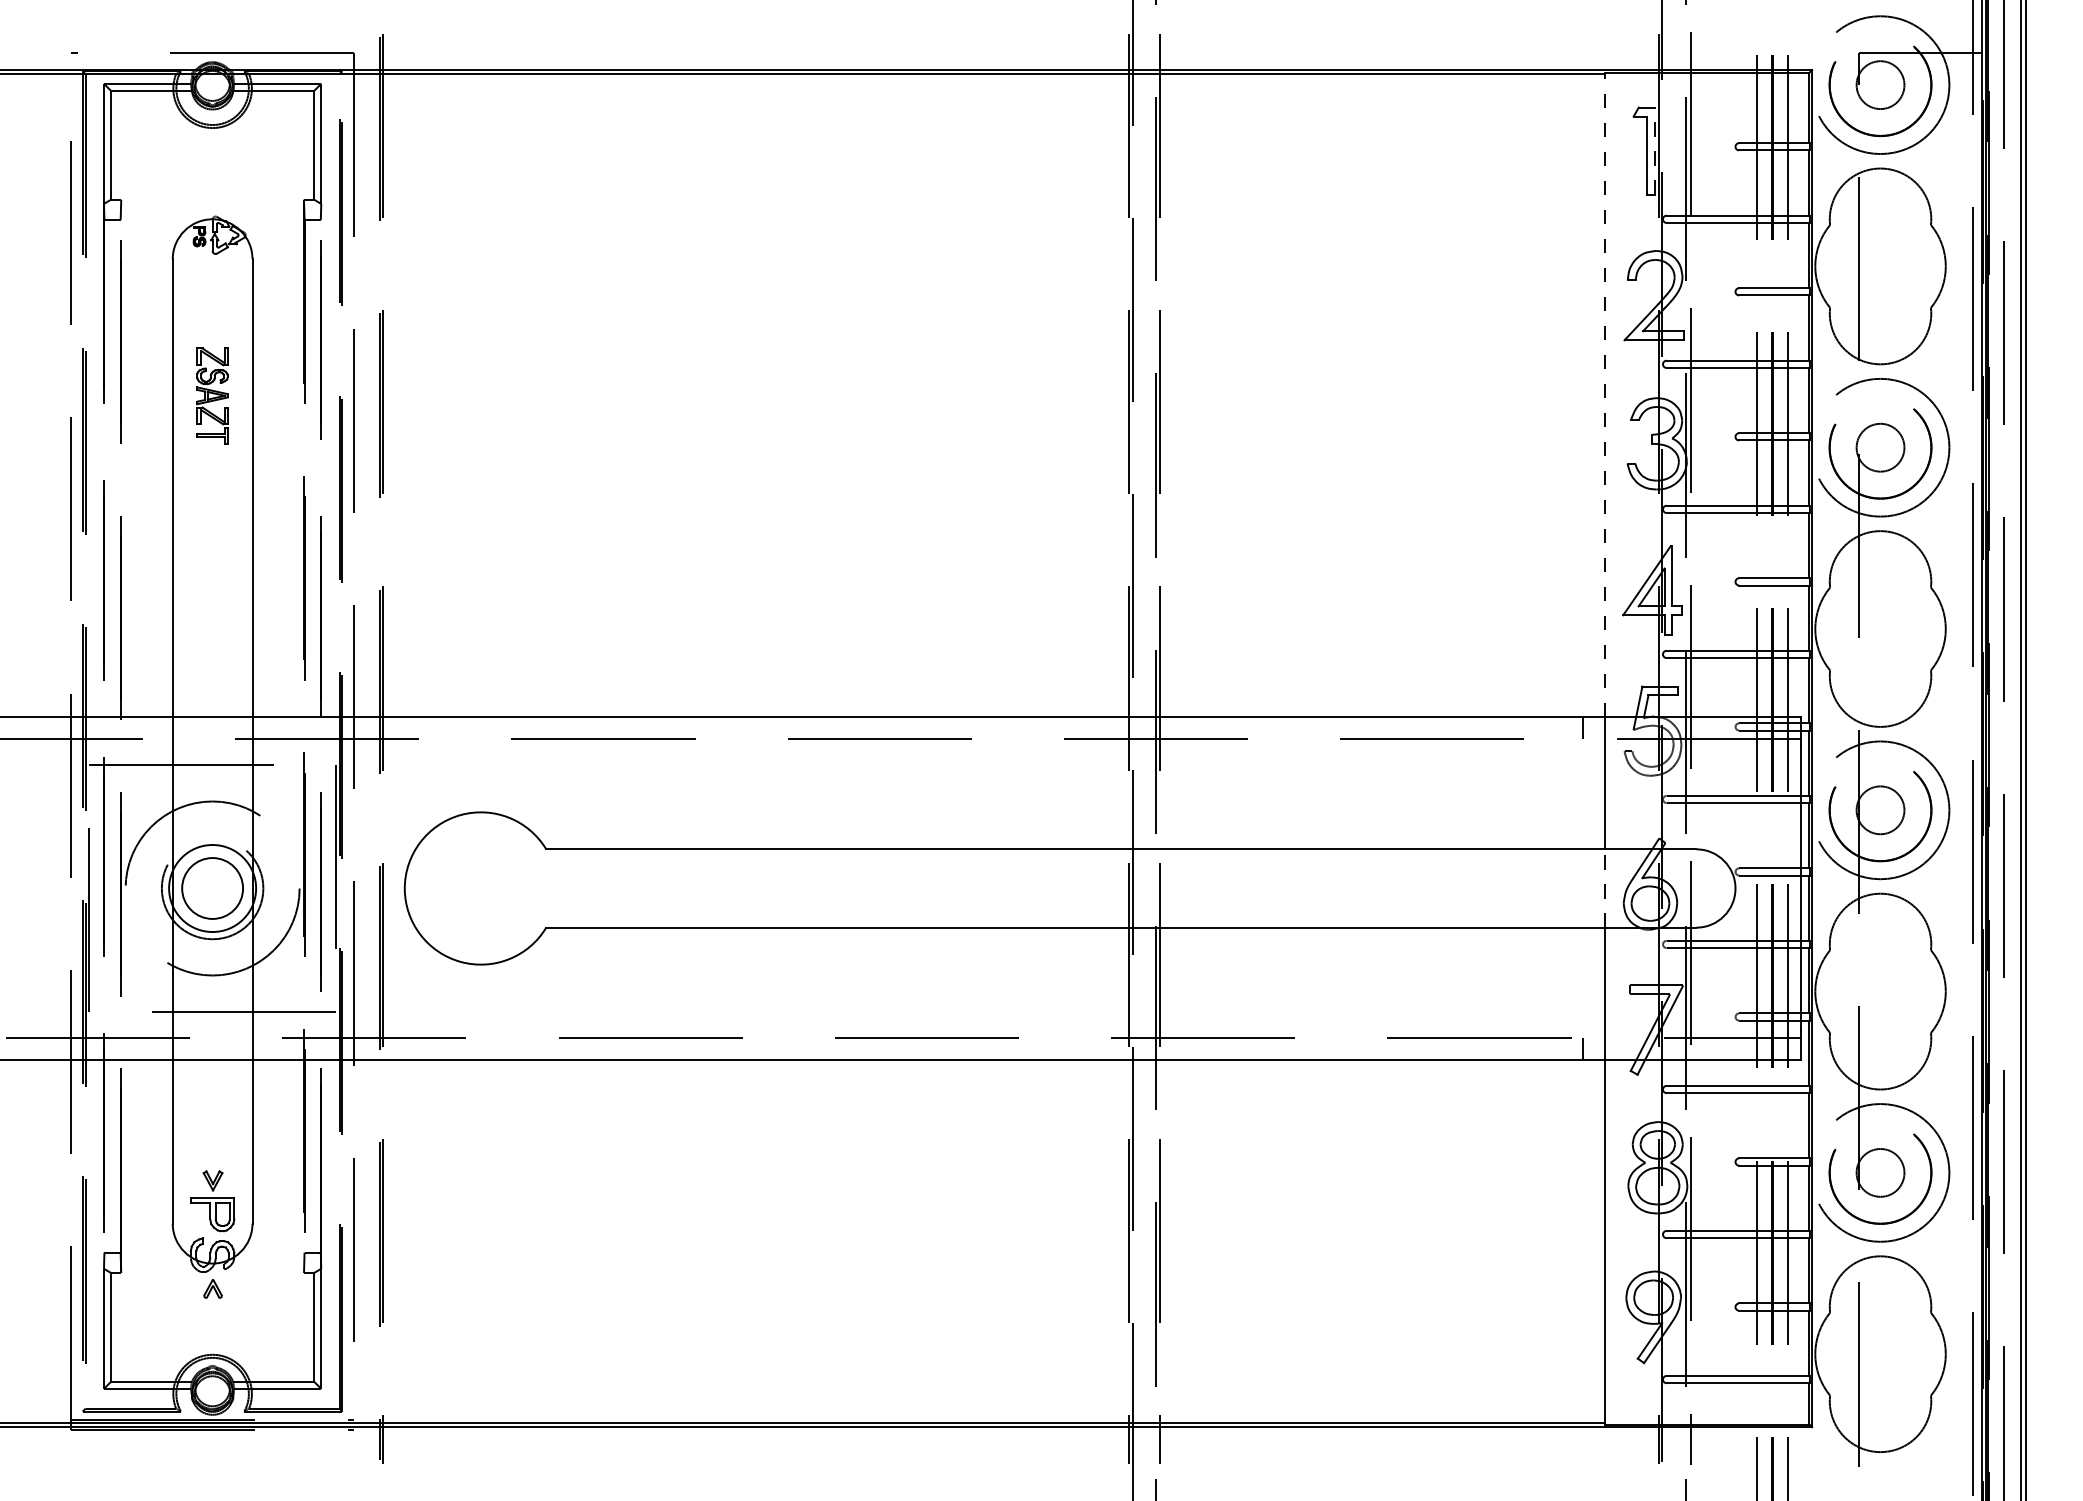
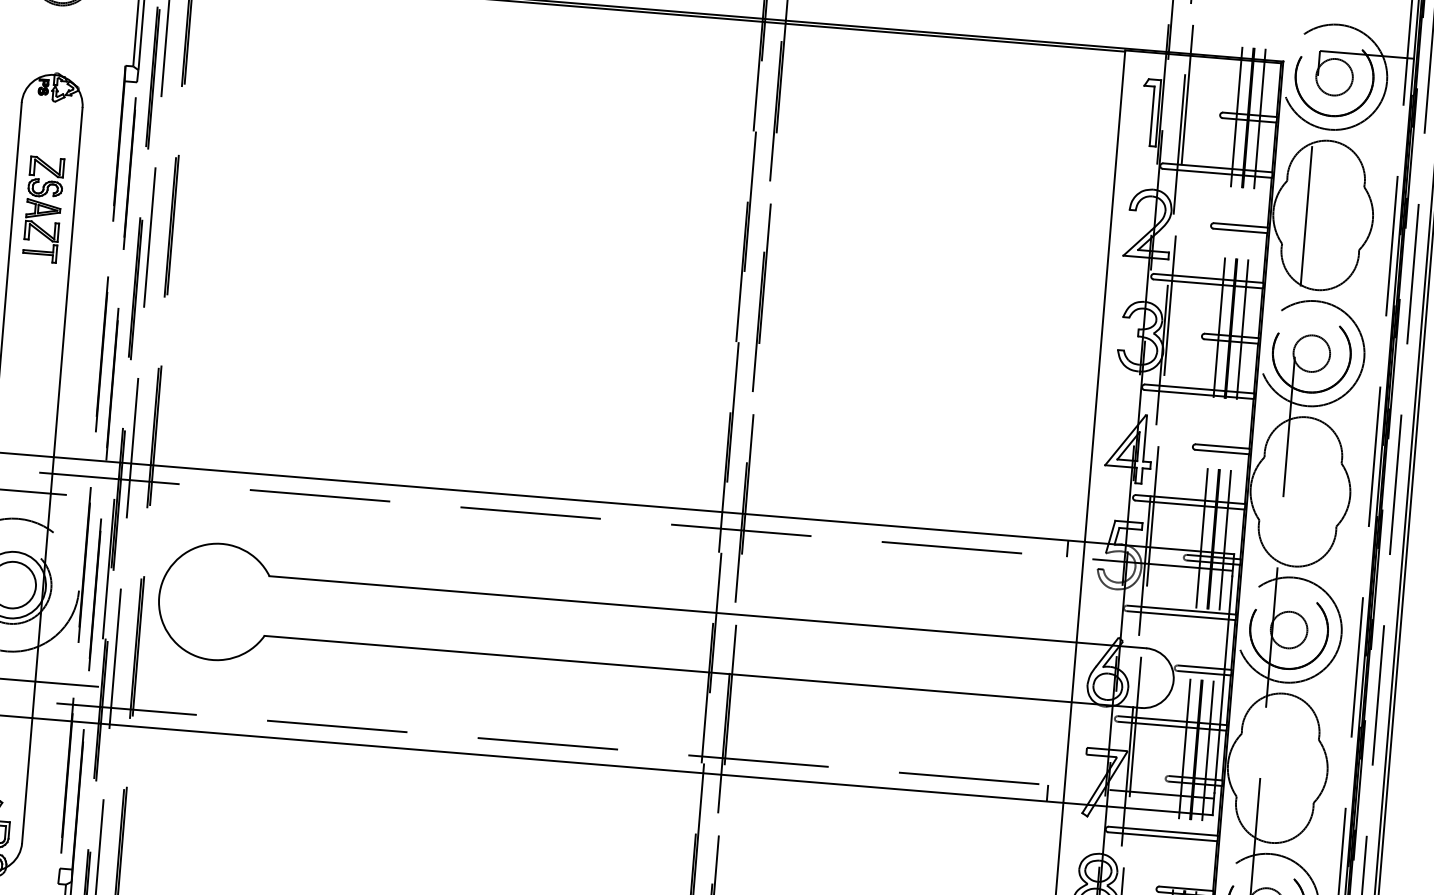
line: (1654, 151) -> (1158, 113), dashed -> solid
line: (1604, 394) -> (1104, 295), dashed -> solid
part: (212, 395) -> (43, 209), size x1.43
line: (1604, 888) -> (1073, 672), dashed -> solid

